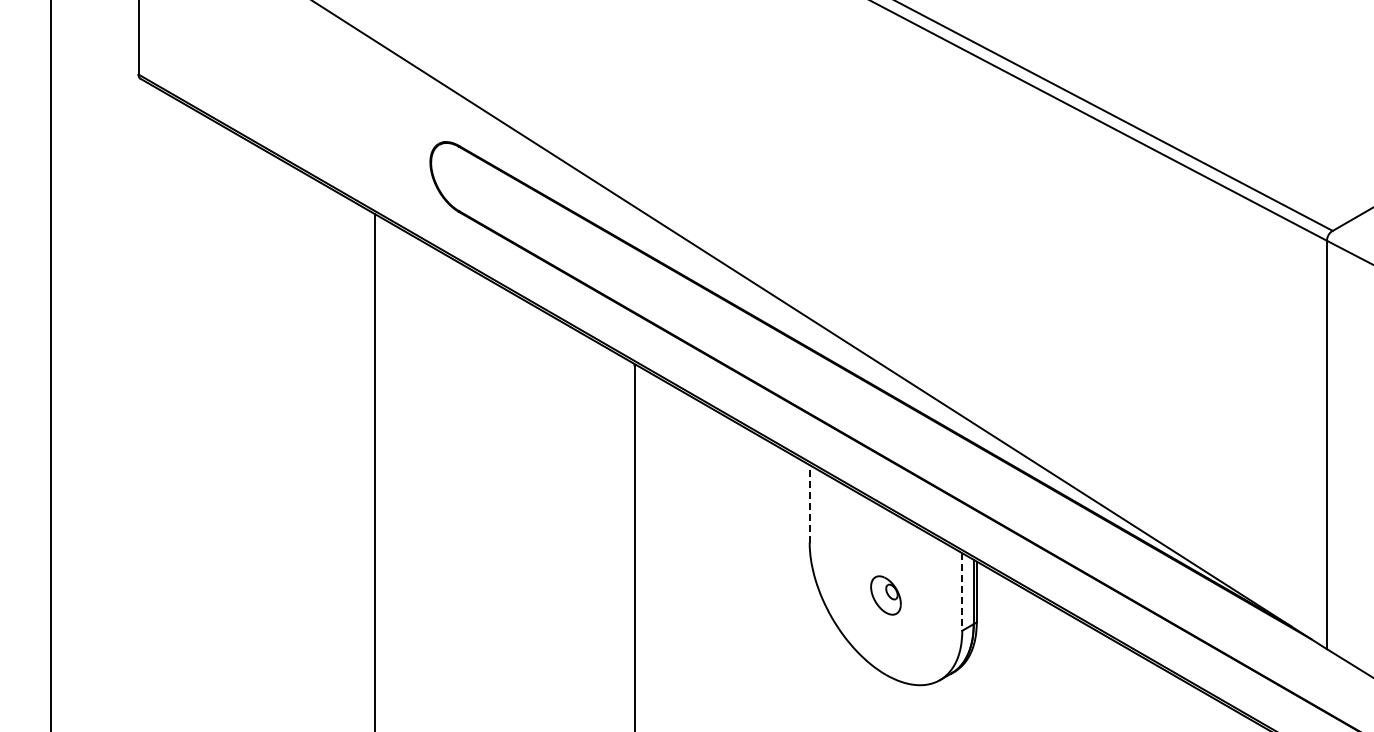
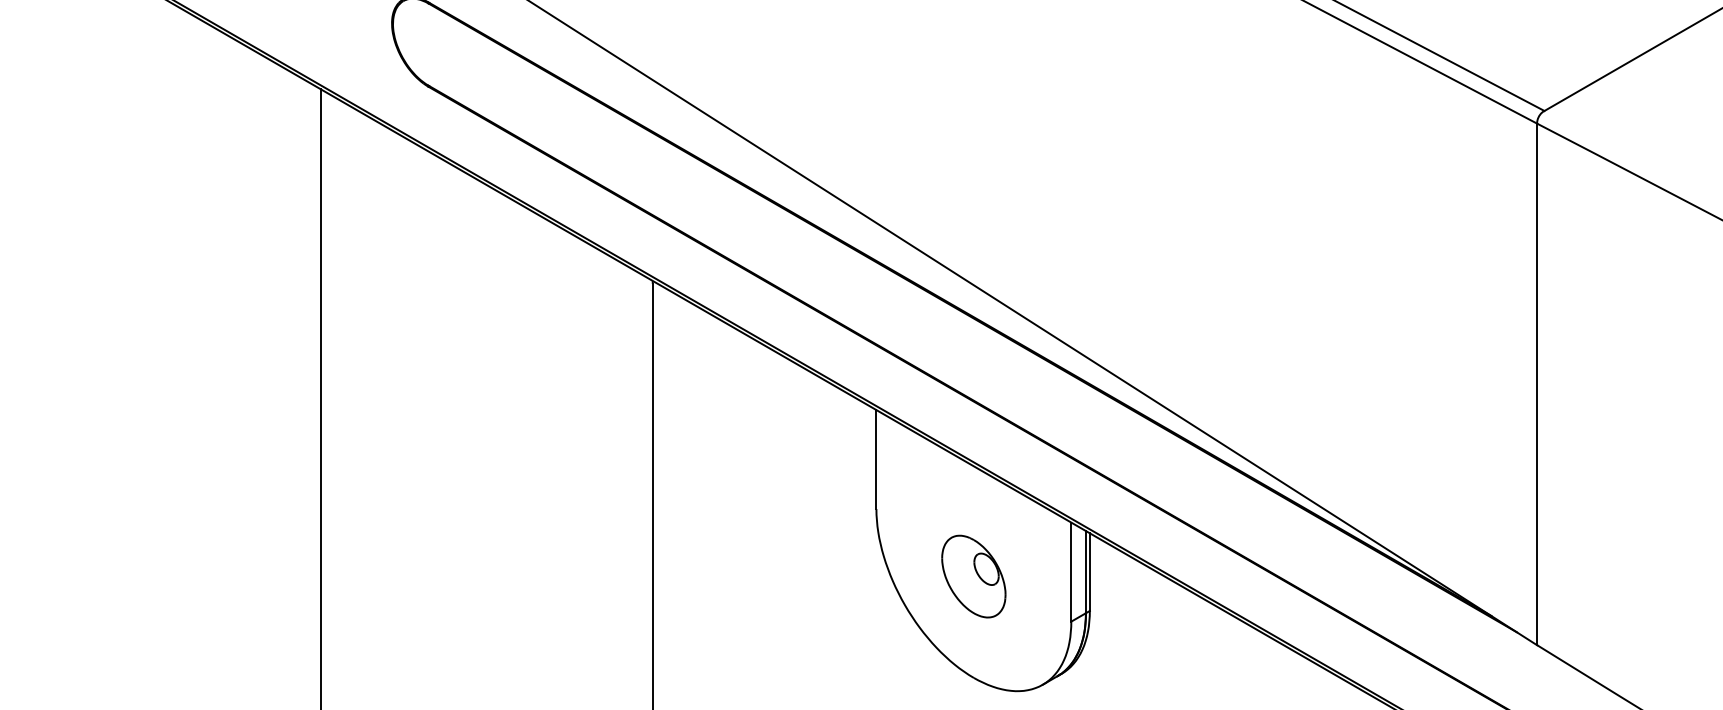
line: (809, 503) -> (876, 459), dashed -> solid
line: (962, 592) -> (1071, 572), dashed -> solid
part: (885, 595) -> (973, 576), size x1.67

